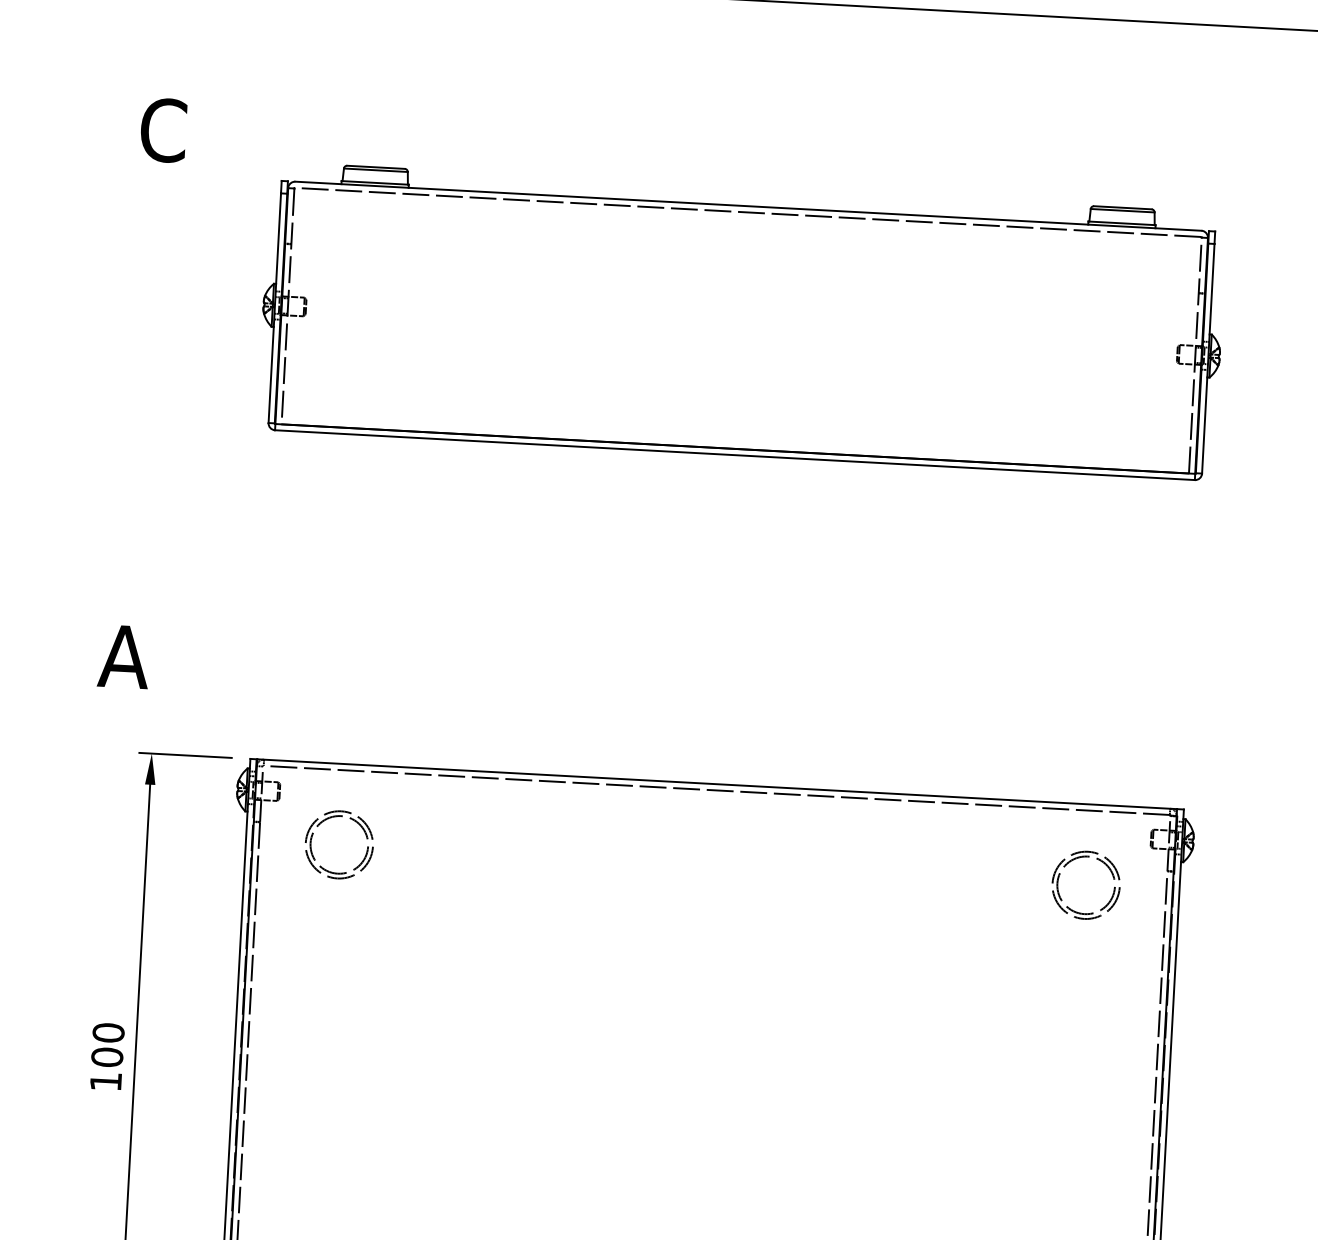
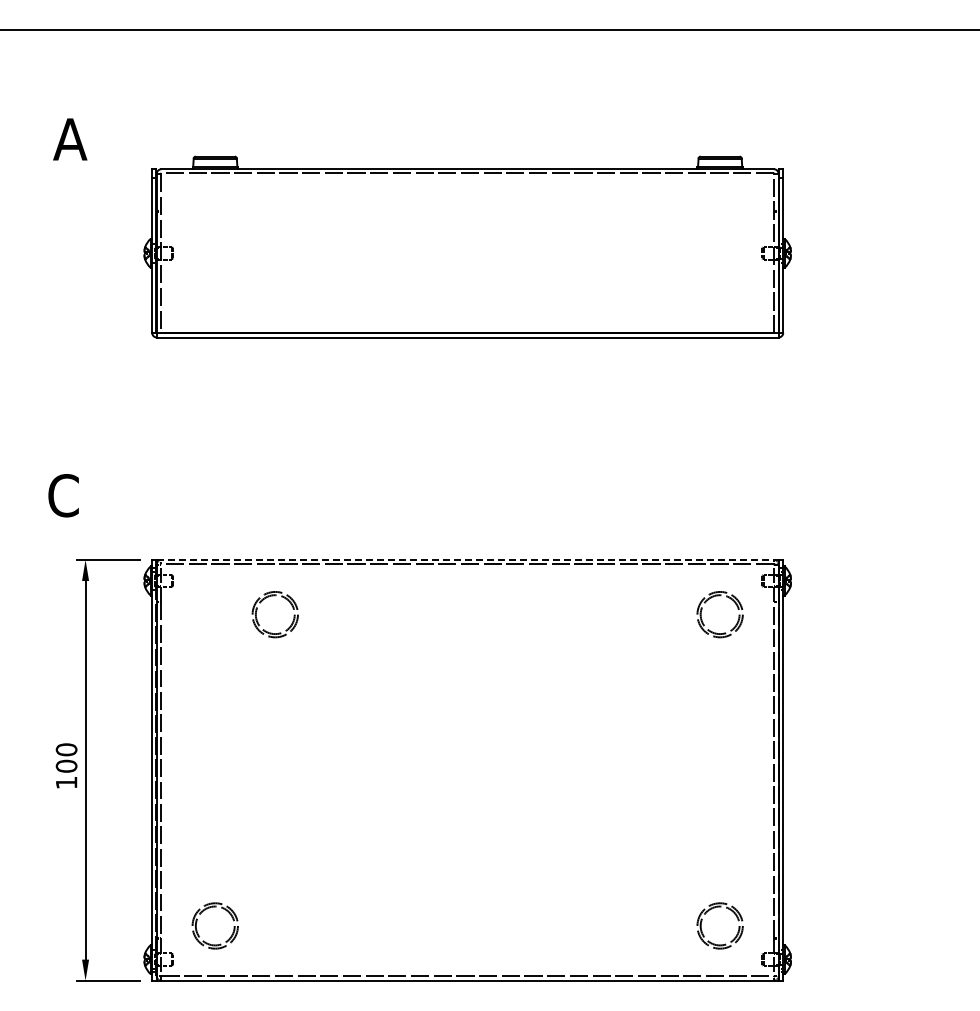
text: (163, 130) -> (70, 139), C -> A
text: (124, 656) -> (63, 495), A -> C
line: (716, 783) -> (467, 559), solid -> dashed
part: (313, 837) -> (257, 610), moved

